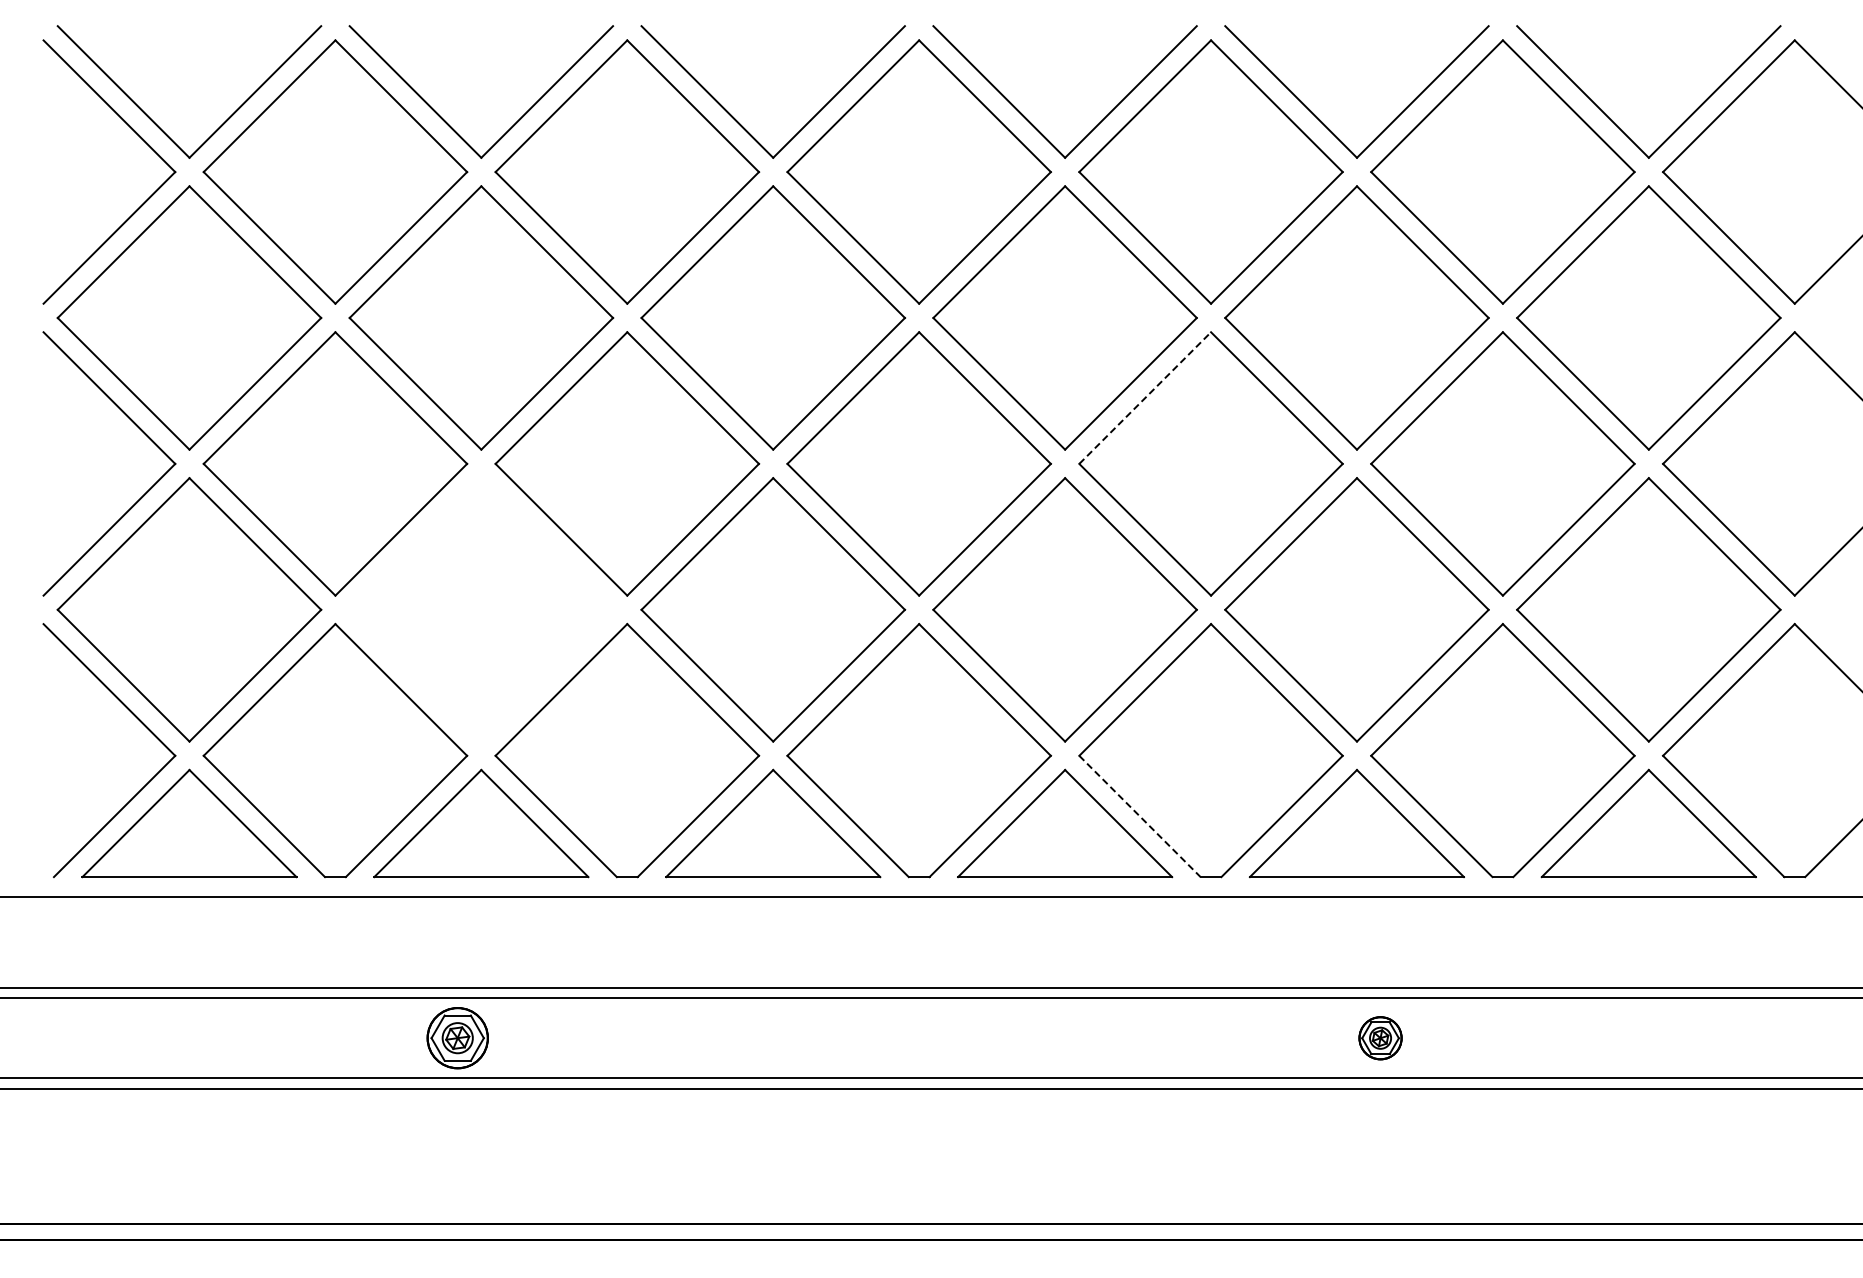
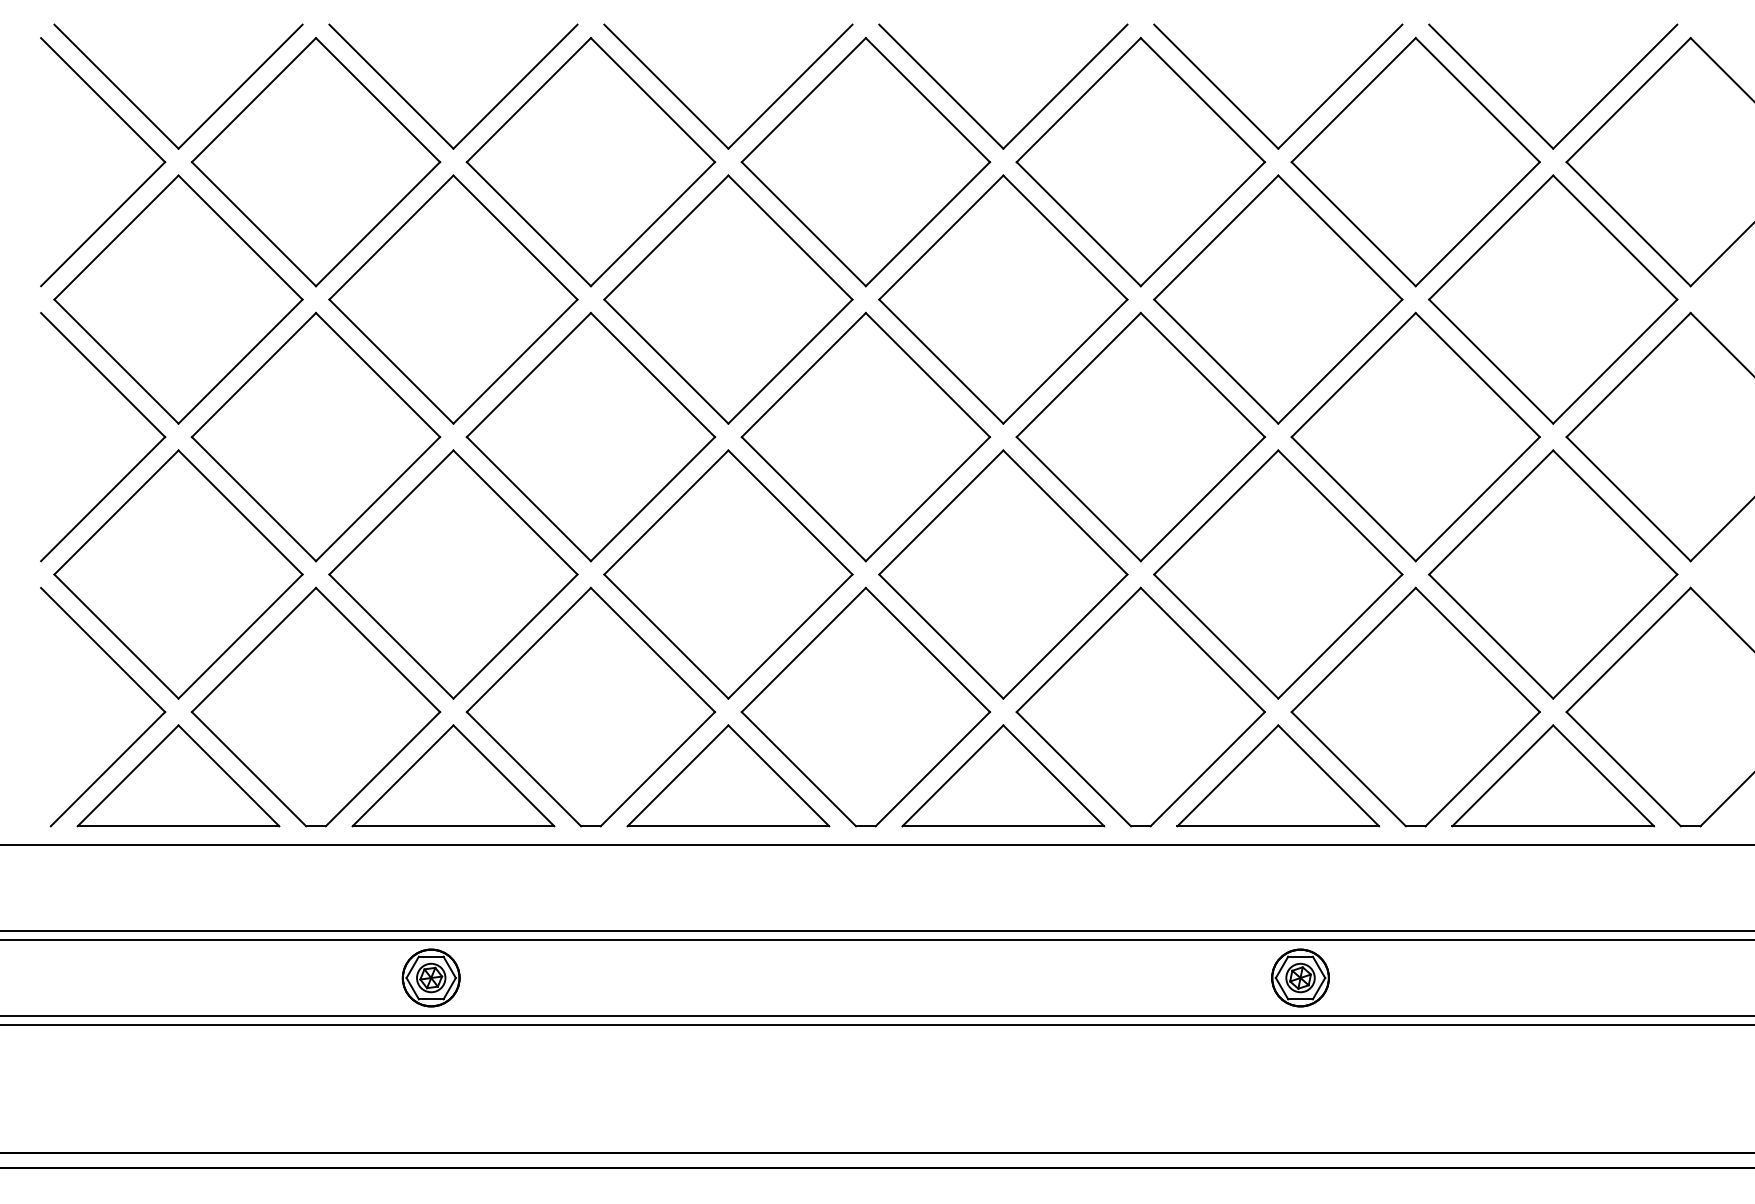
line: (1145, 397) -> (1079, 374), dashed -> solid
part: (481, 609) -> (453, 574), added
line: (1139, 816) -> (1073, 769), dashed -> solid
part: (1380, 1038) -> (1300, 978), size x1.43

